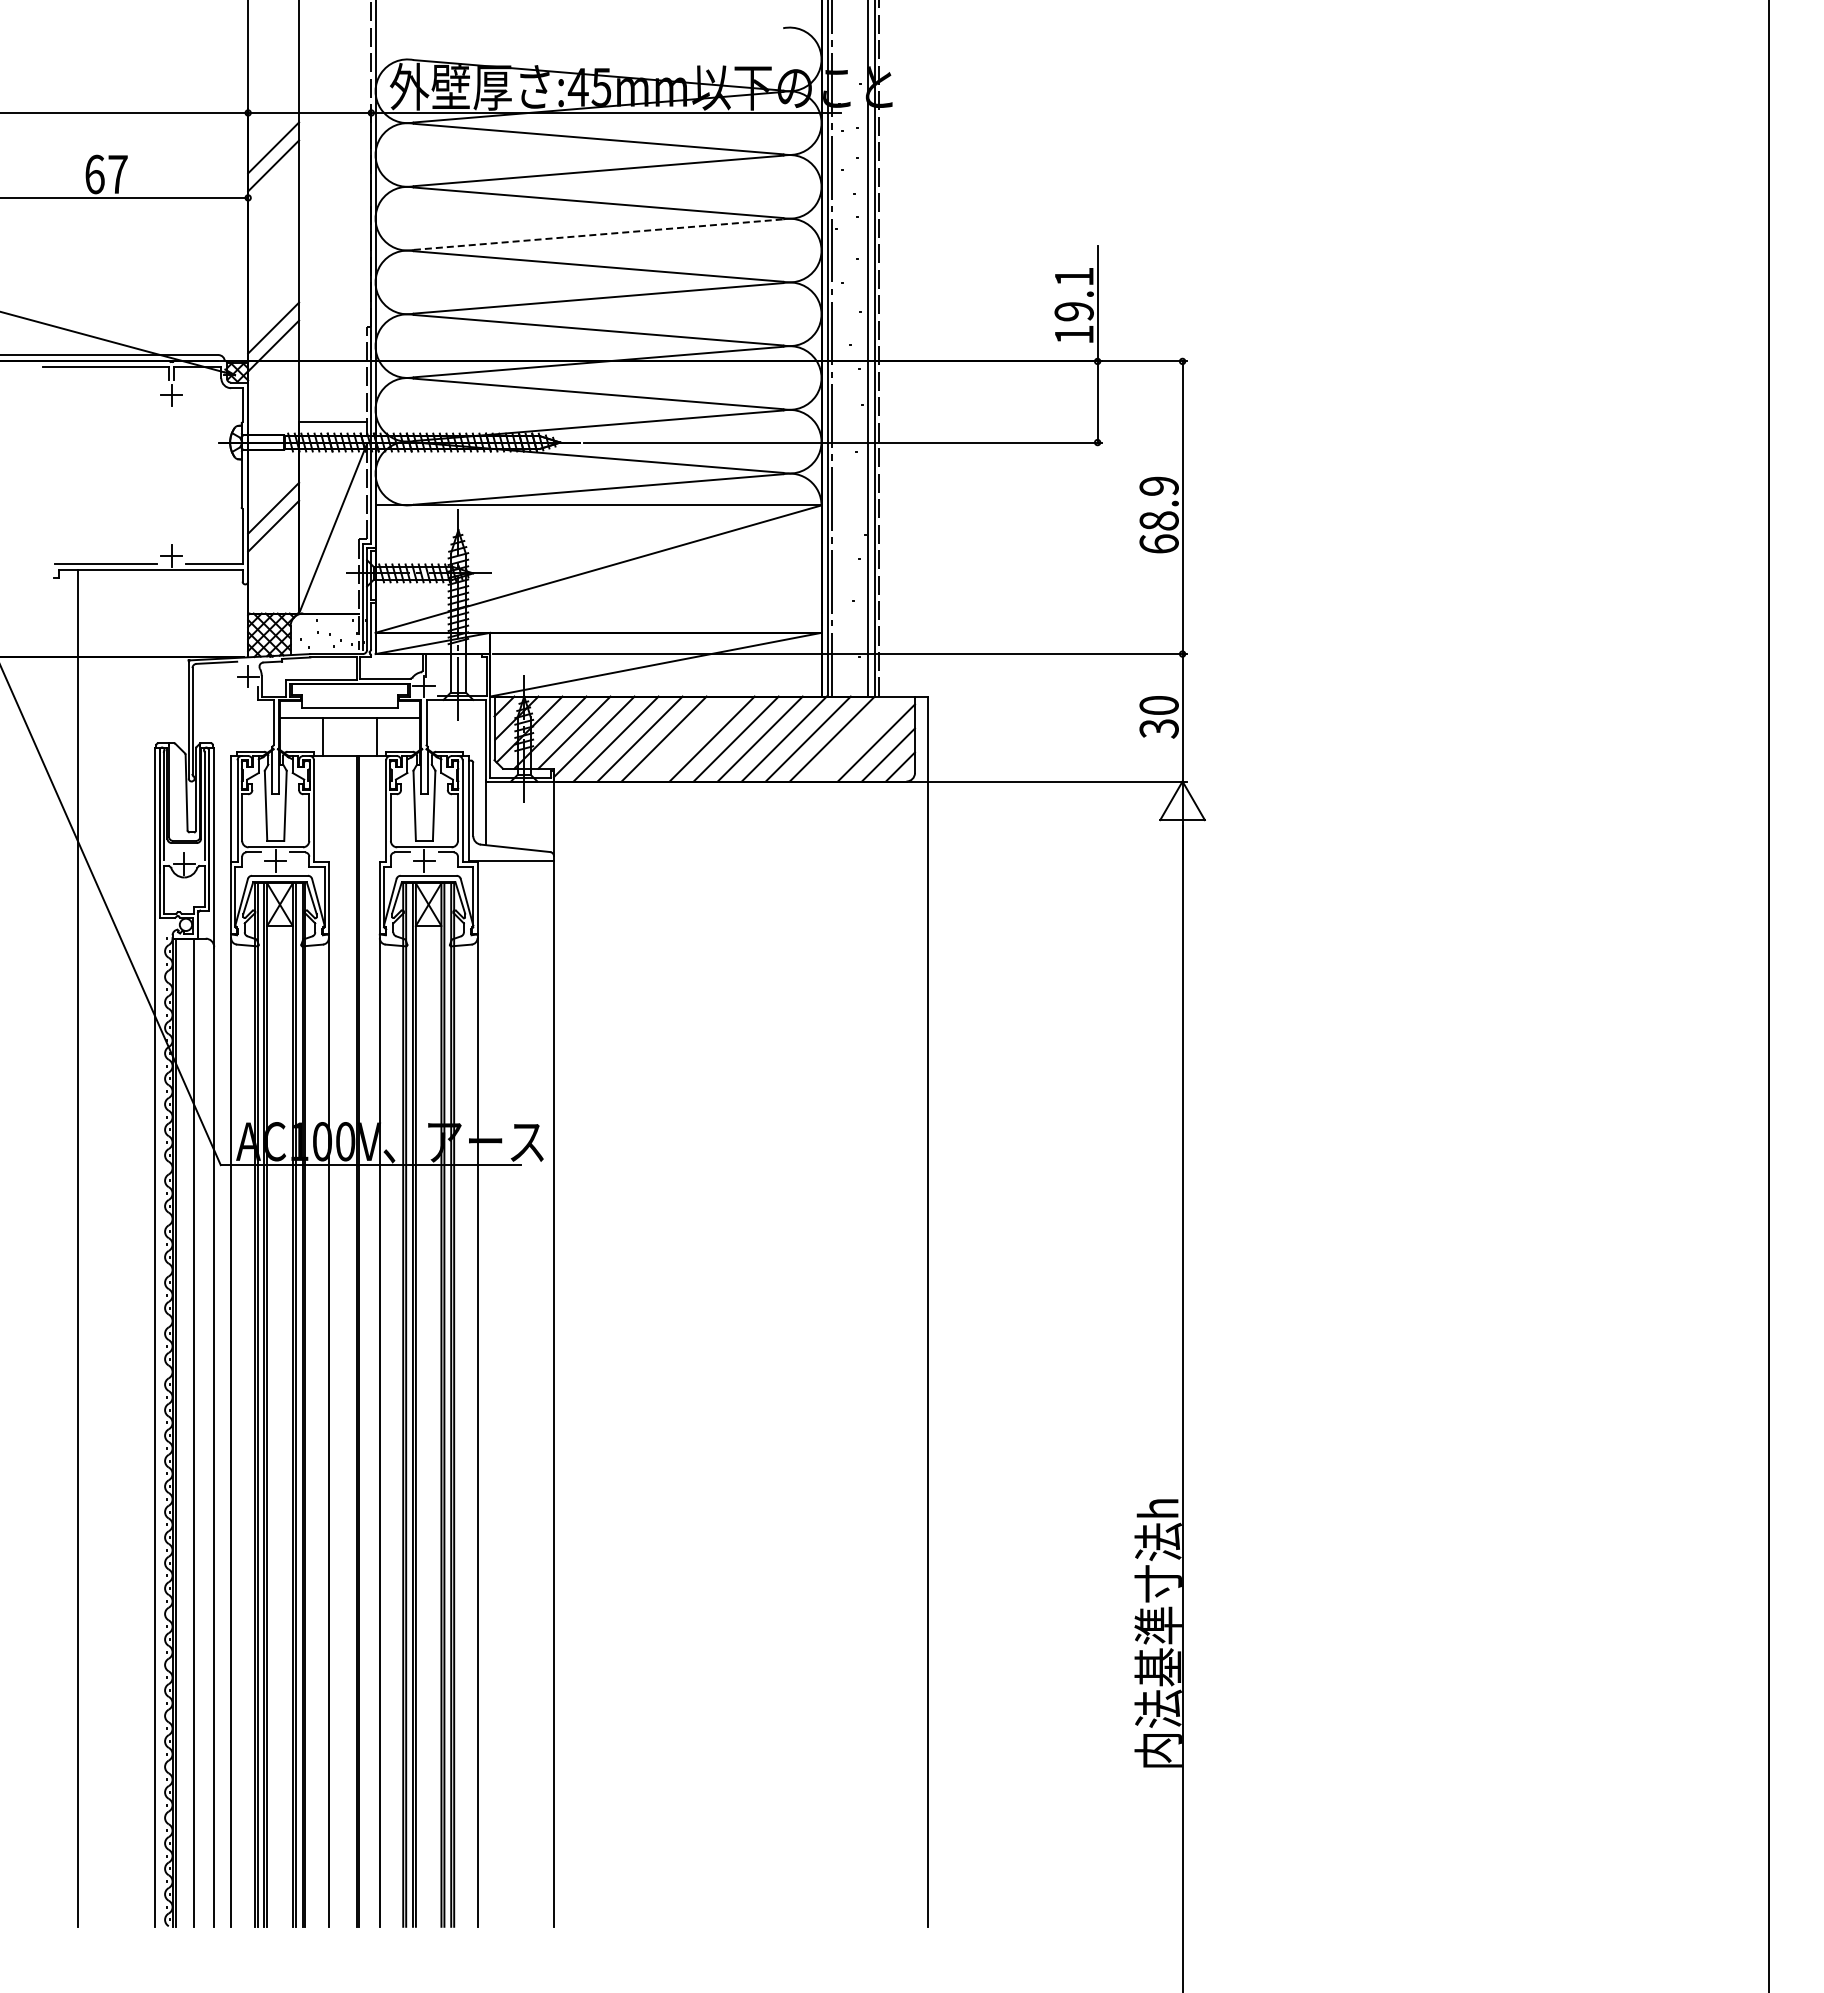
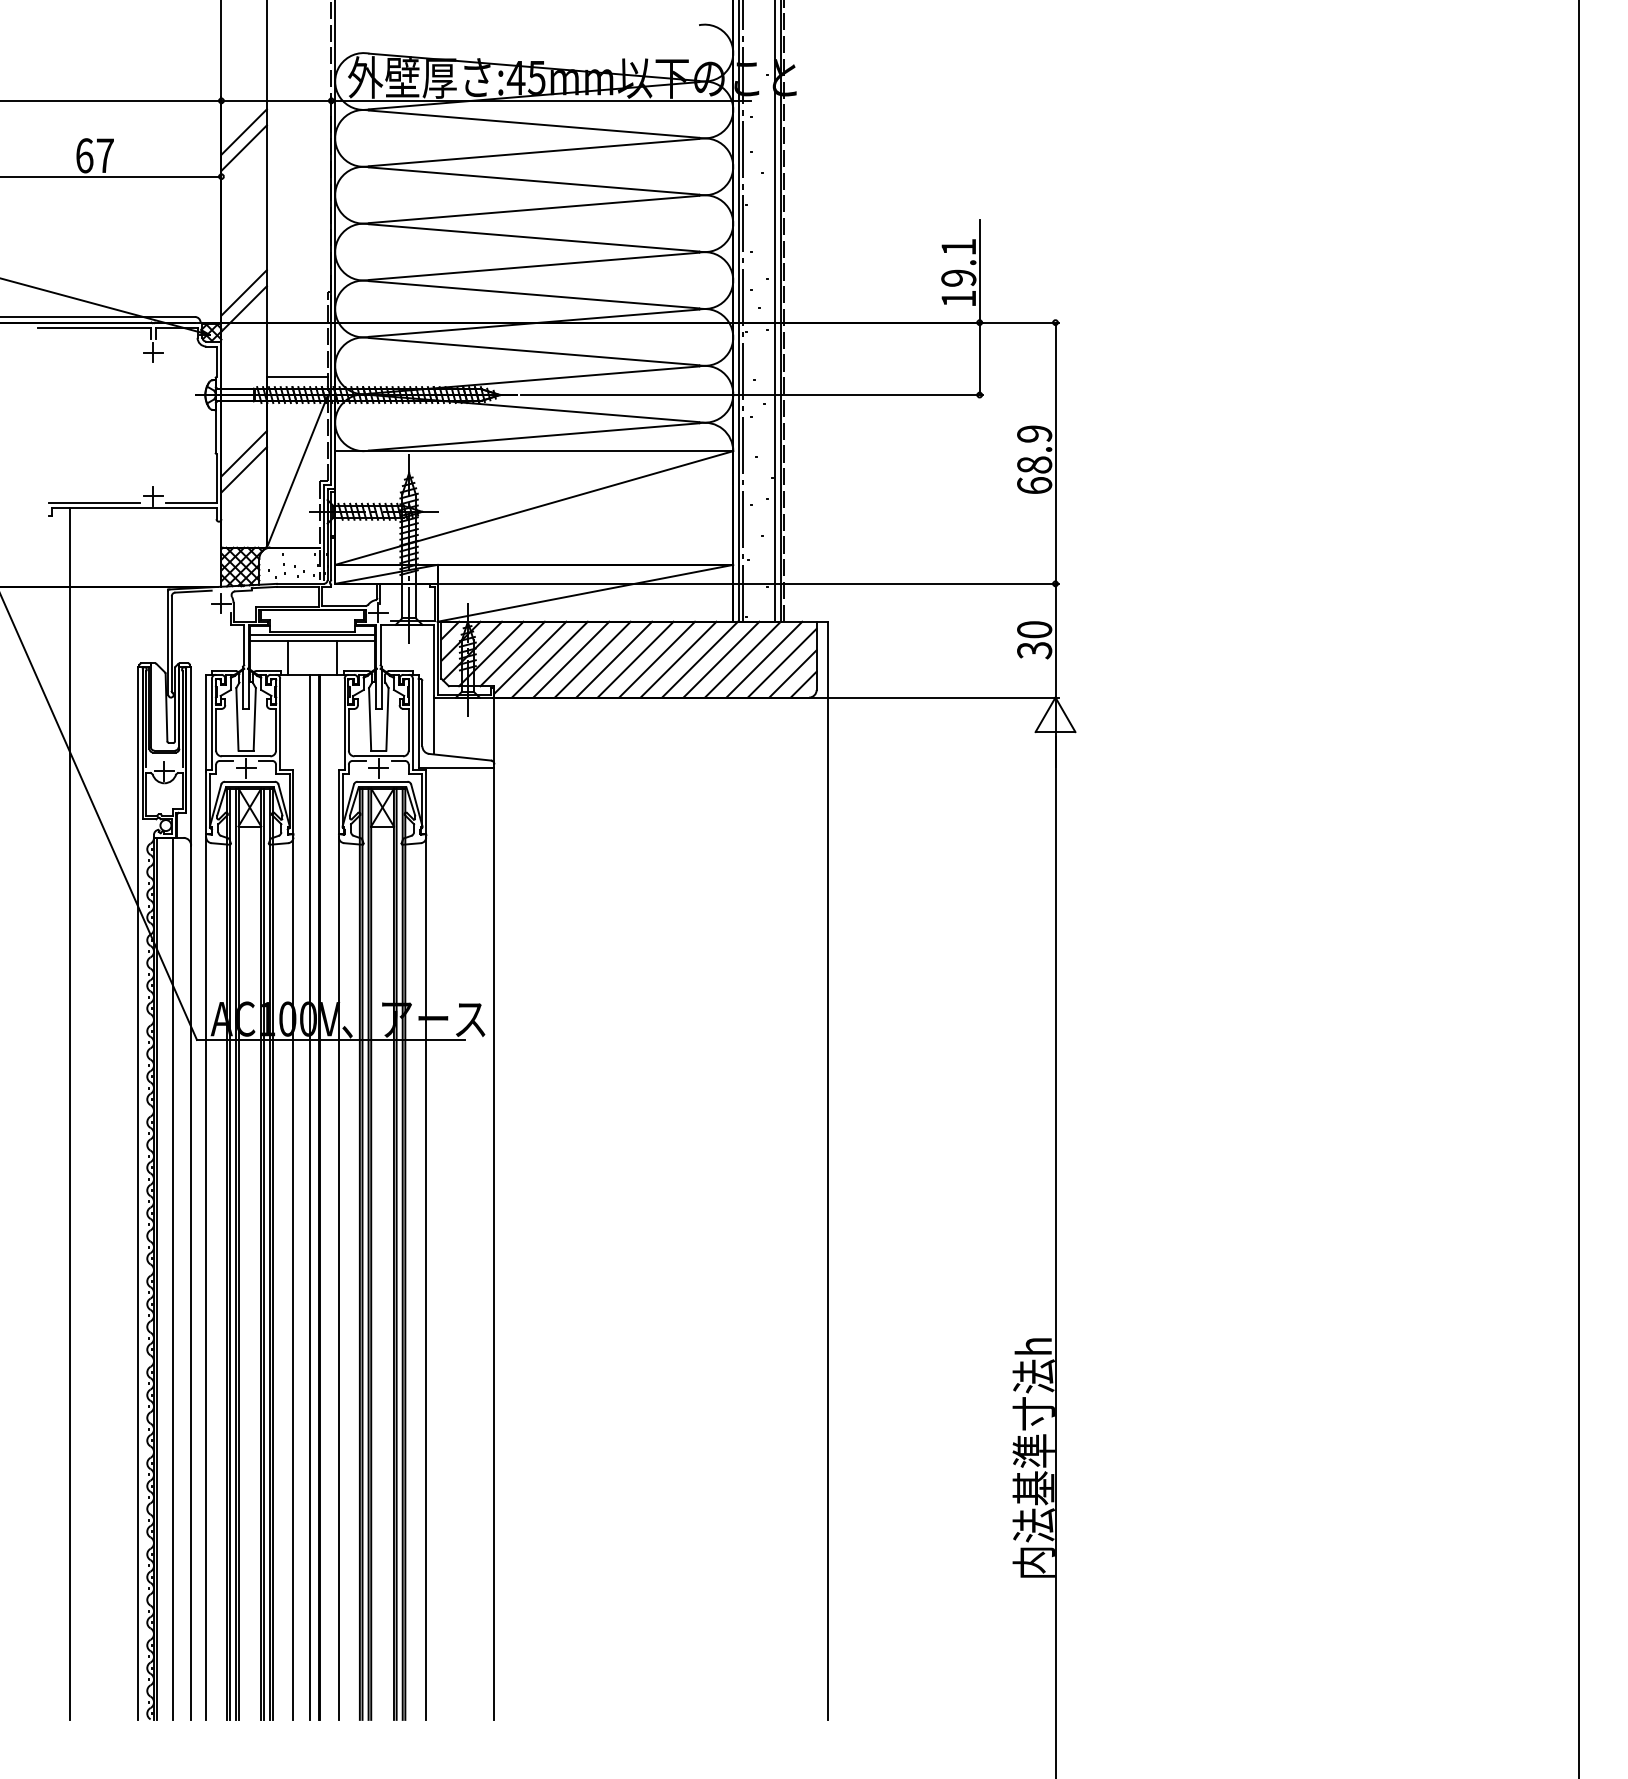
line: (599, 234) -> (535, 209), dashed -> solid
line: (349, 711) -> (311, 635), added
line: (687, 738) -> (613, 659), added
line: (855, 738) -> (763, 659), added
line: (347, 1341) -> (310, 1197), added

